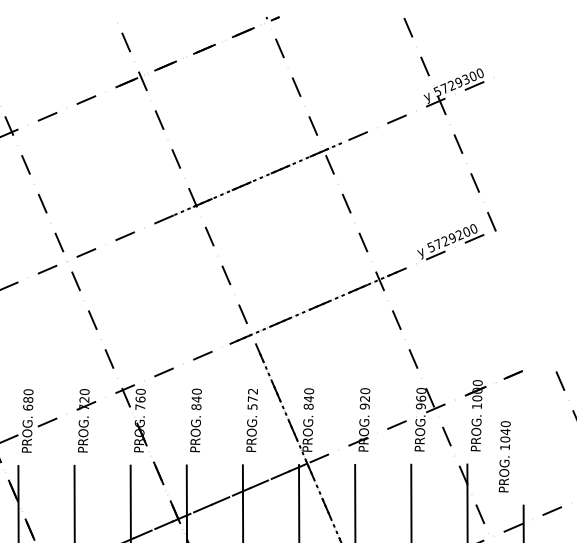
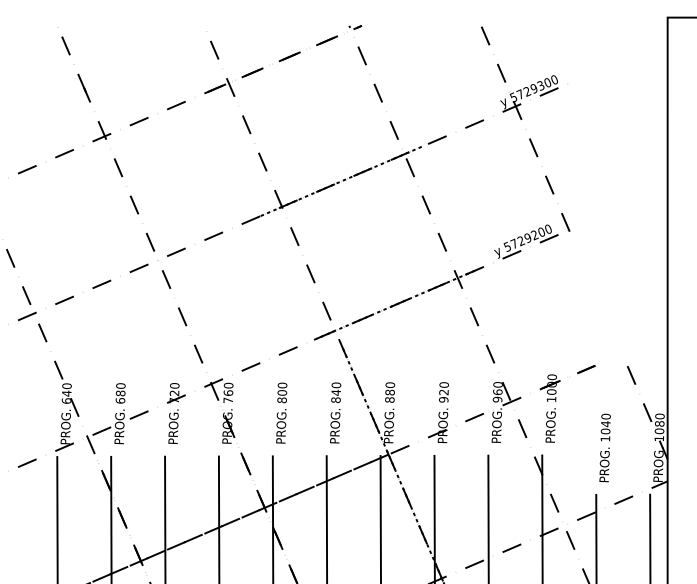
text: (253, 398) -> (336, 392), 572 -> 840
text: (308, 398) -> (389, 392), 840 -> 880
text: (196, 399) -> (282, 393), 840 -> 800
text: (504, 456) -> (604, 447), moved

